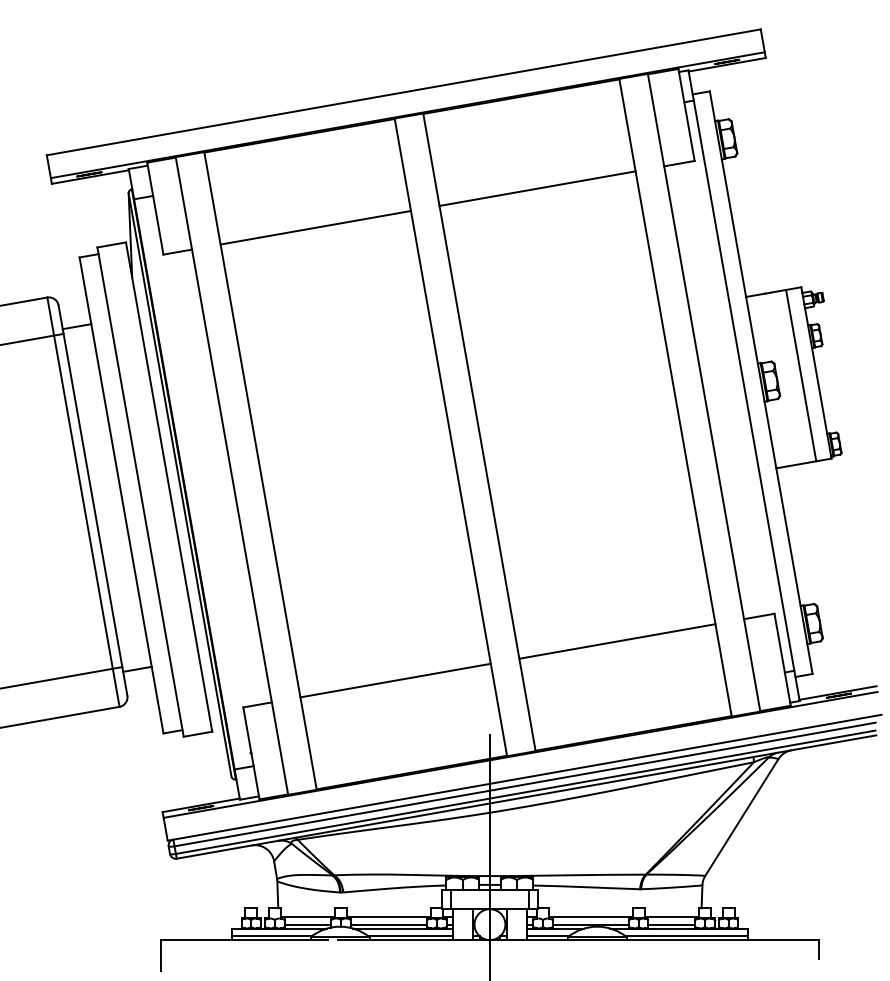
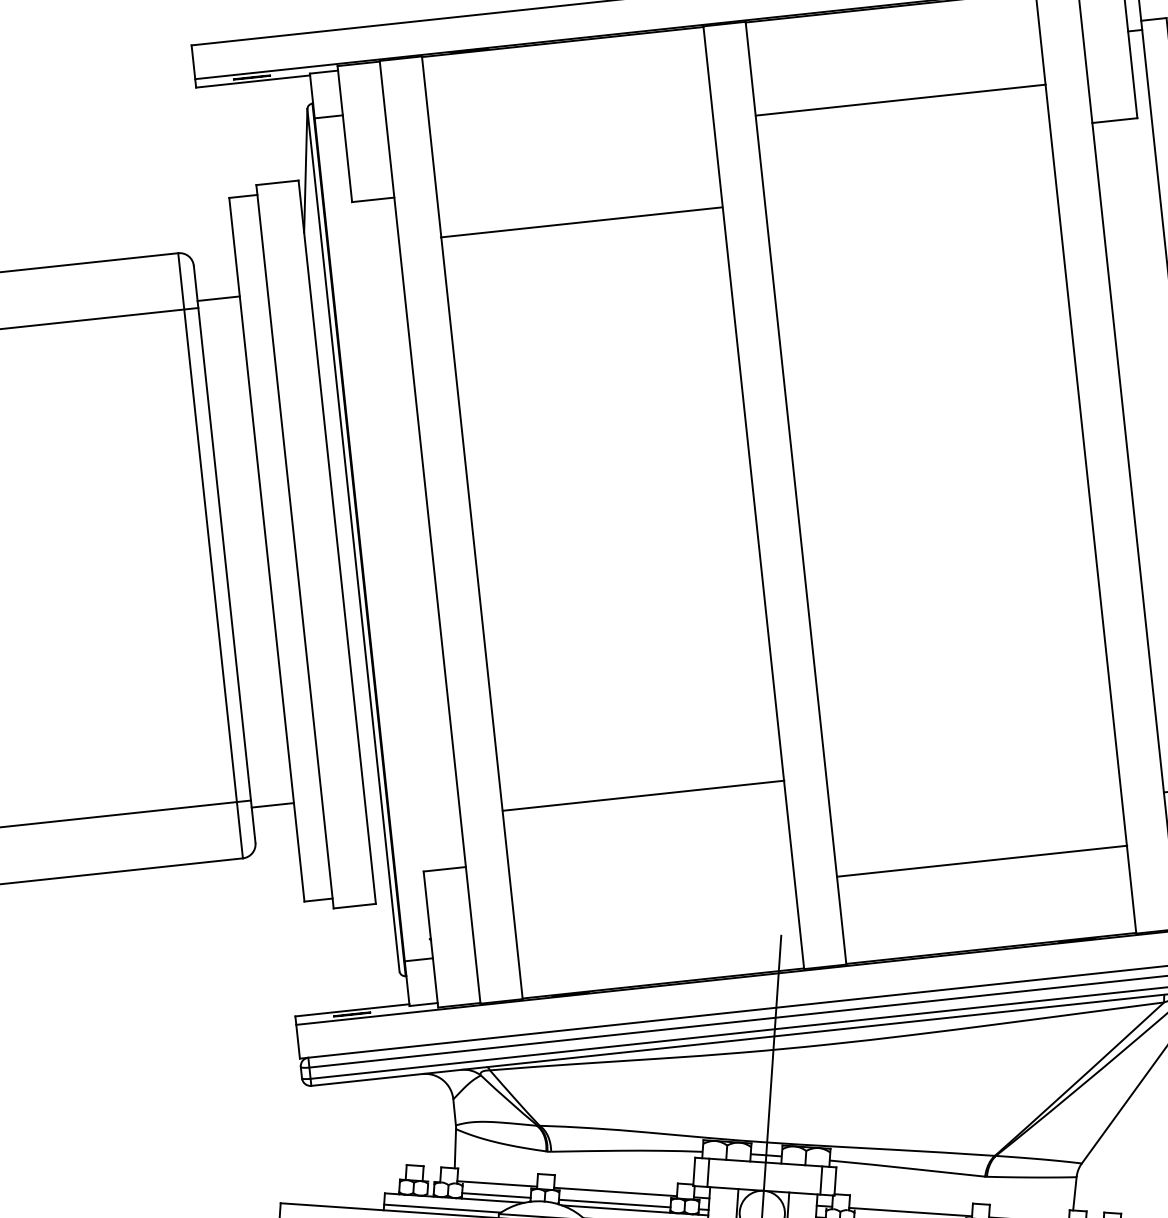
line: (537, 188) -> (900, 99), moved
line: (315, 227) -> (581, 221), moved
line: (617, 641) -> (982, 861), moved
line: (395, 680) -> (643, 795), moved

